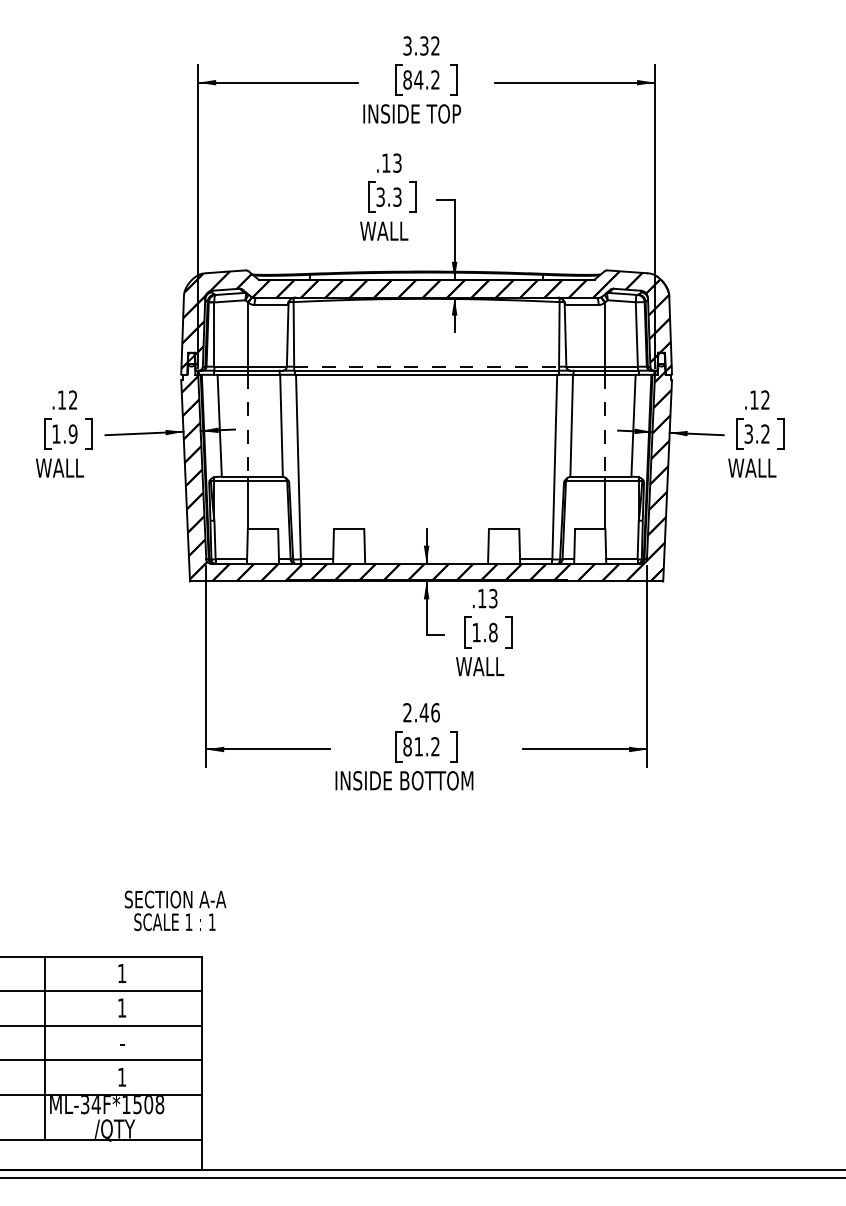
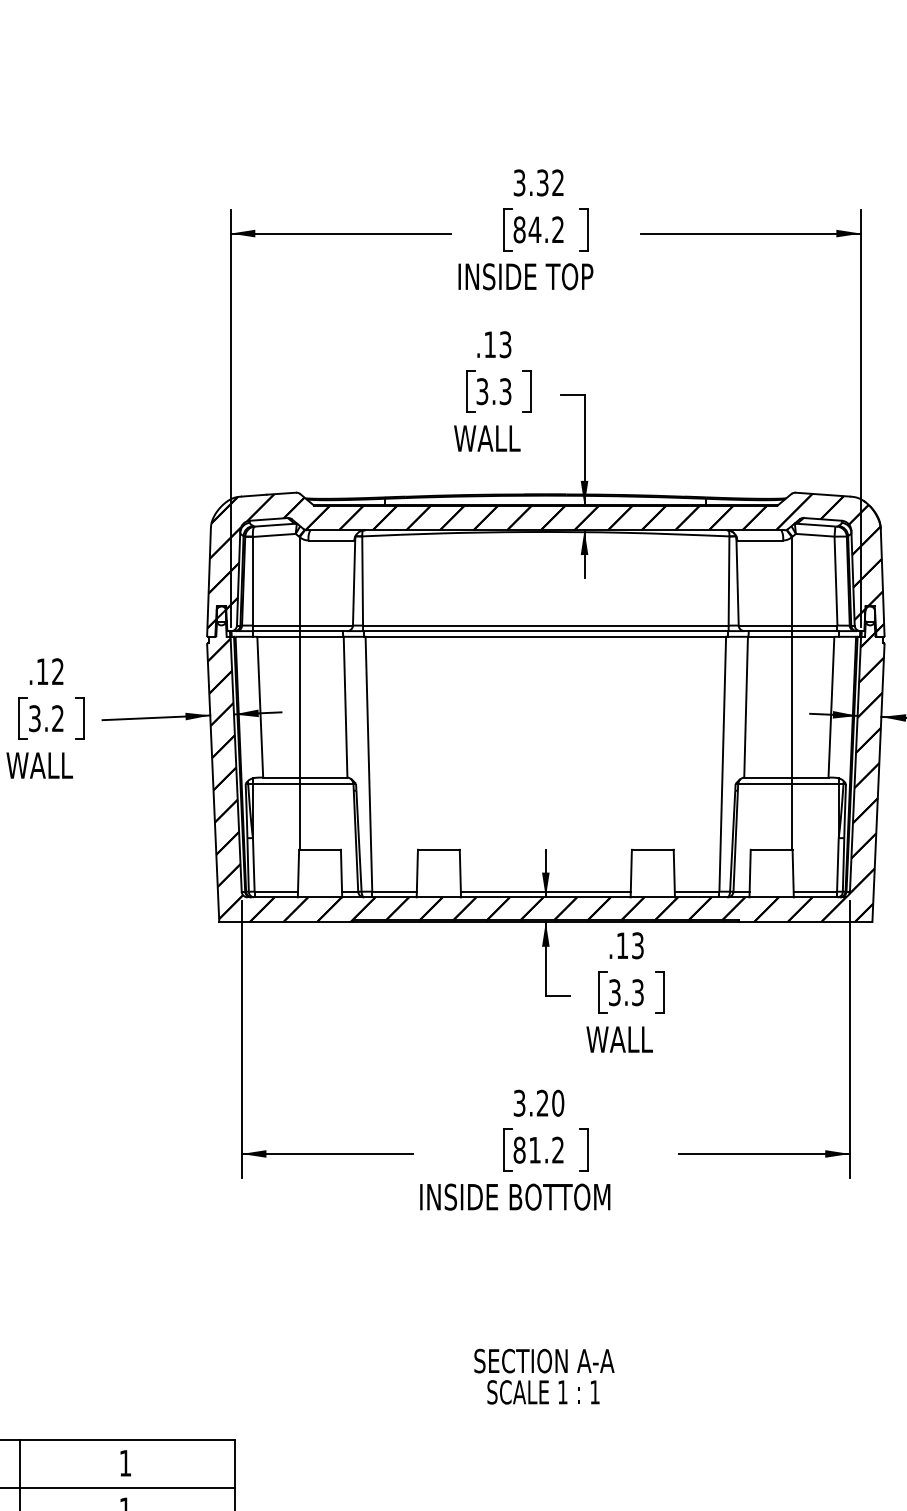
line: (427, 366) -> (547, 625), dashed -> solid
line: (248, 425) -> (299, 706), dashed -> solid
line: (604, 425) -> (791, 706), dashed -> solid
text: (64, 433) -> (46, 717), 1.9 -> 3.2
line: (426, 559) -> (545, 891), added
text: (484, 632) -> (625, 992), 1.8 -> 3.3
text: (421, 712) -> (538, 1102), 2.46 -> 3.20
text: (175, 910) -> (544, 1376), moved

